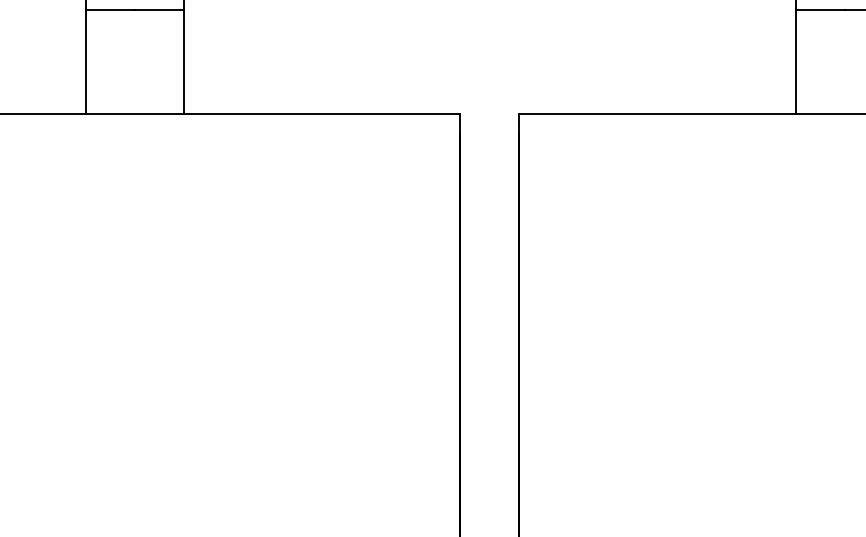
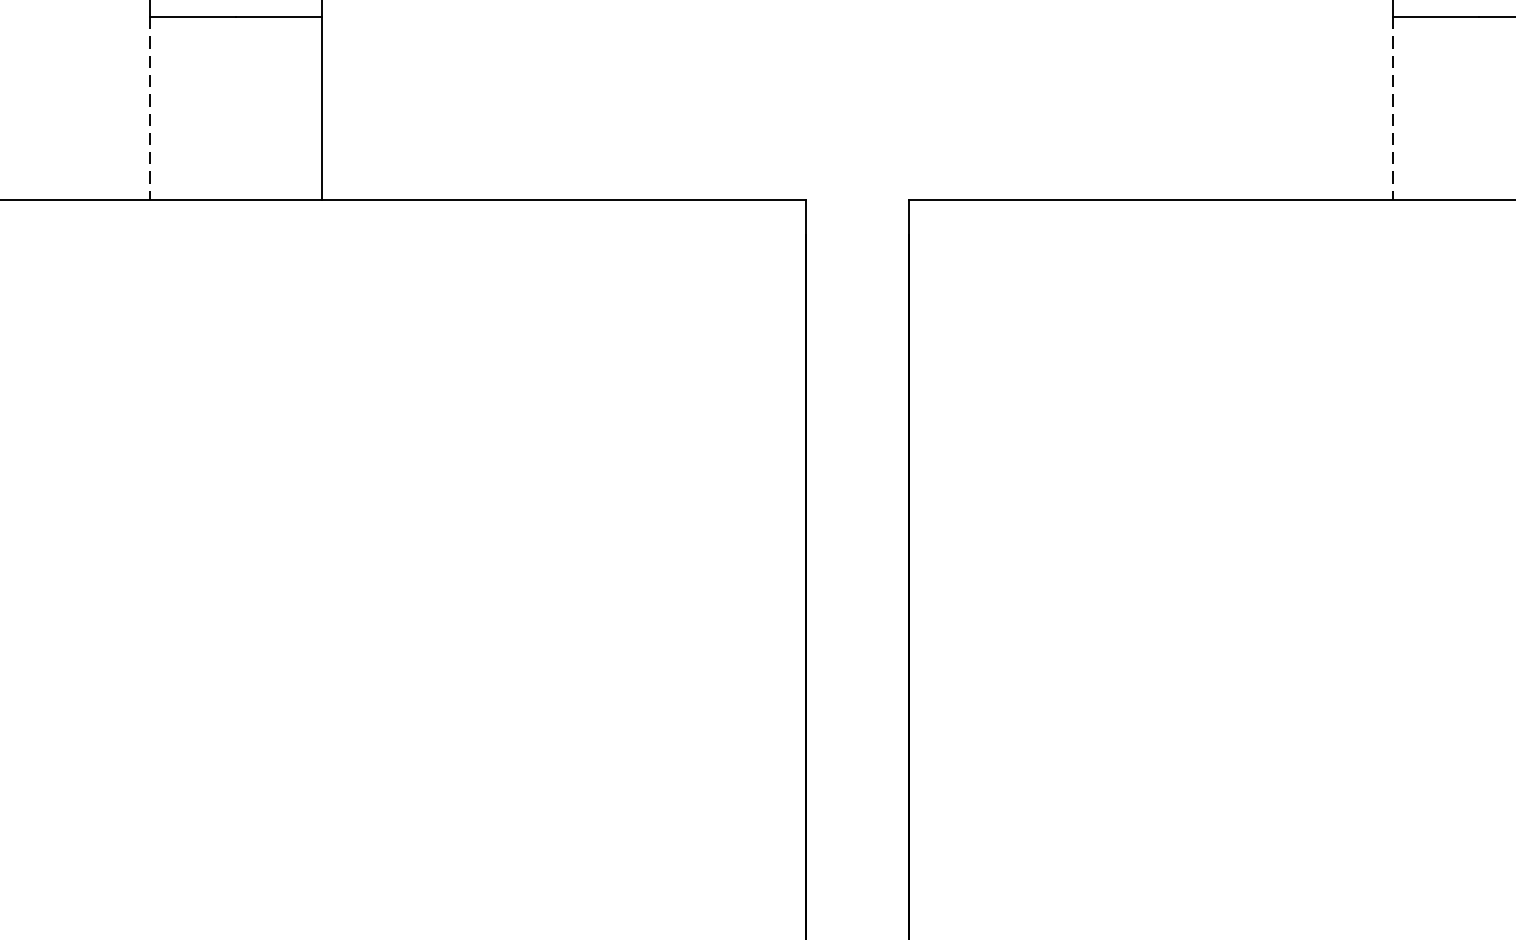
line: (85, 62) -> (149, 109), solid -> dashed
line: (795, 62) -> (1392, 109), solid -> dashed

